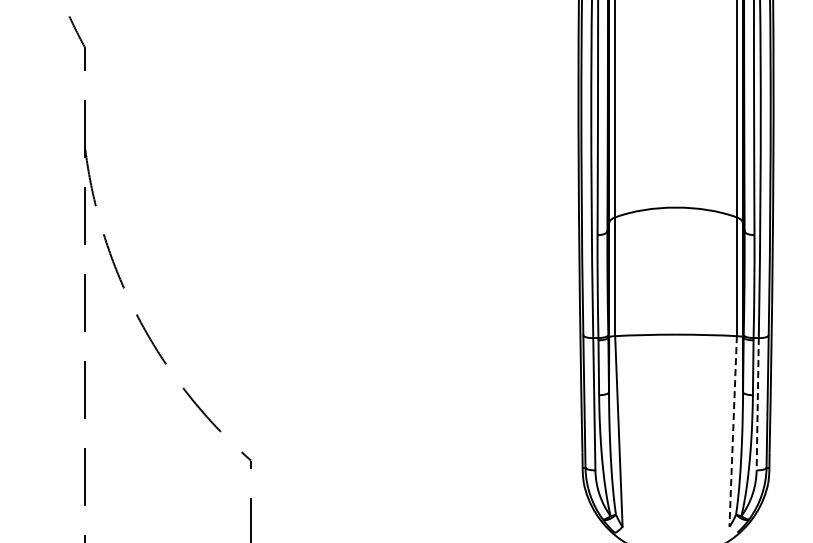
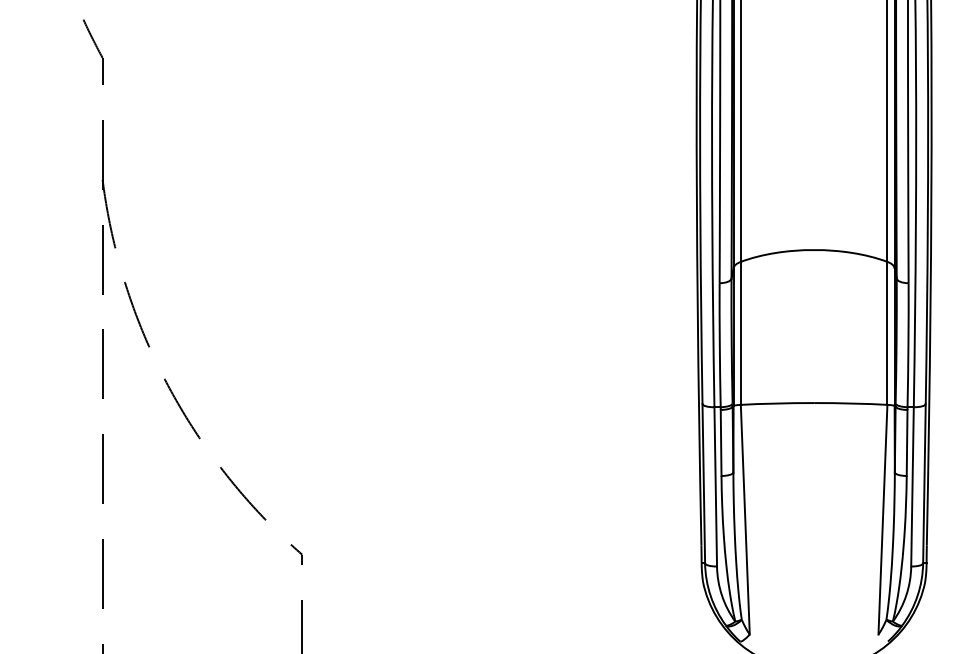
line: (757, 404) -> (912, 487), dashed -> solid
line: (733, 432) -> (883, 520), dashed -> solid

